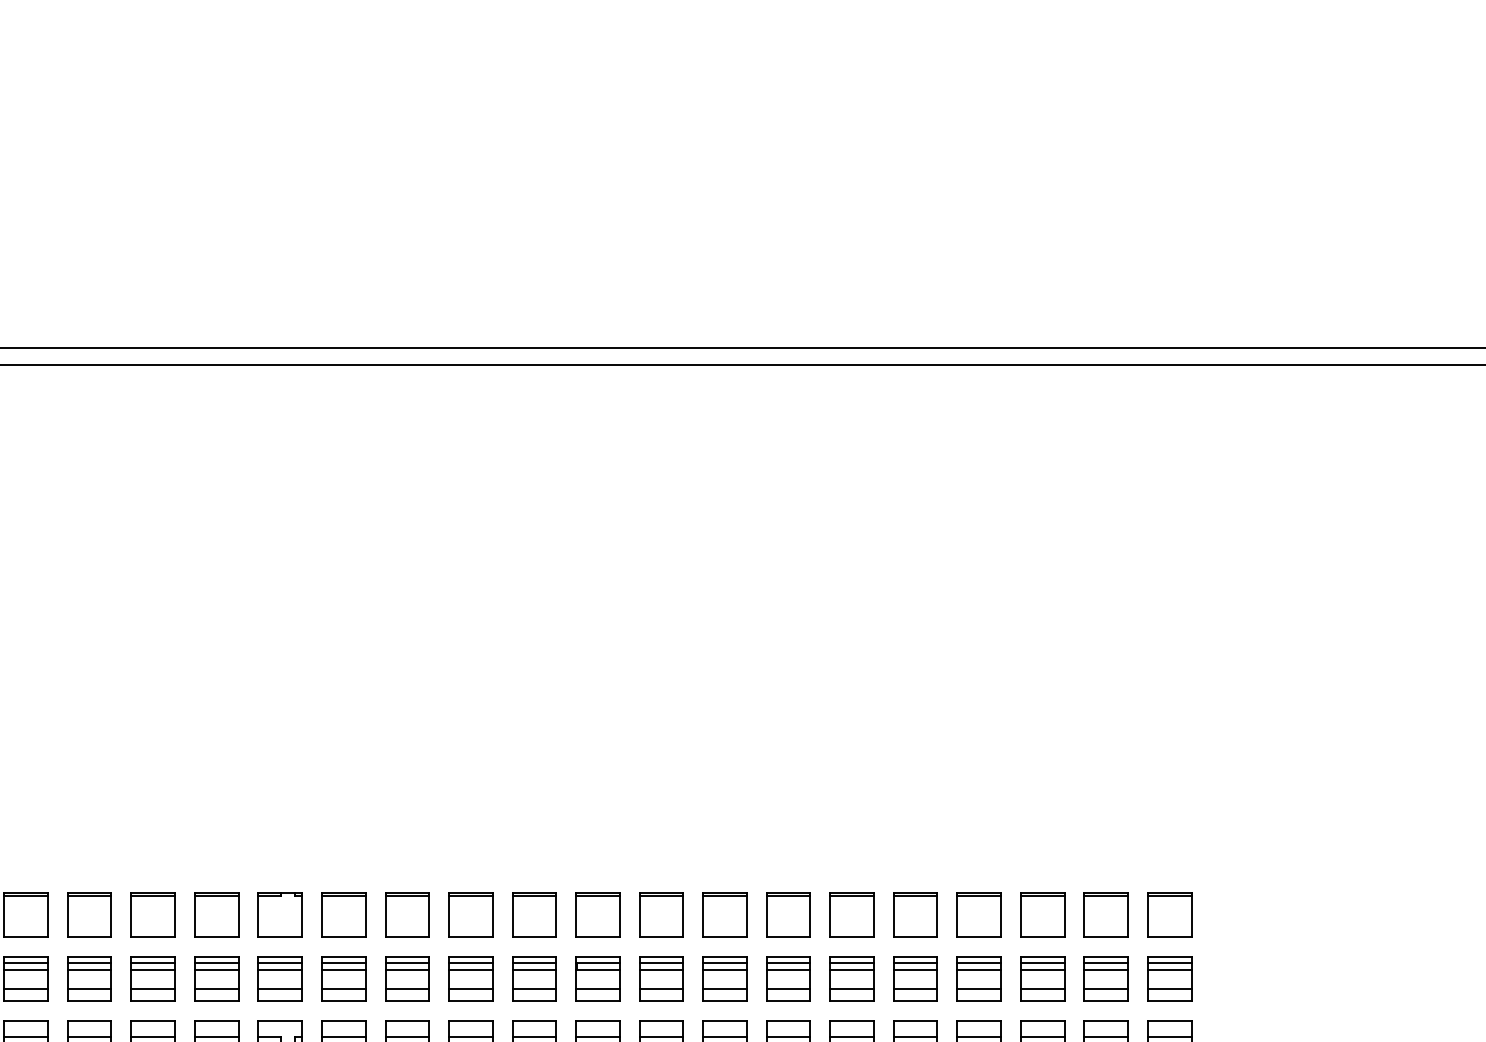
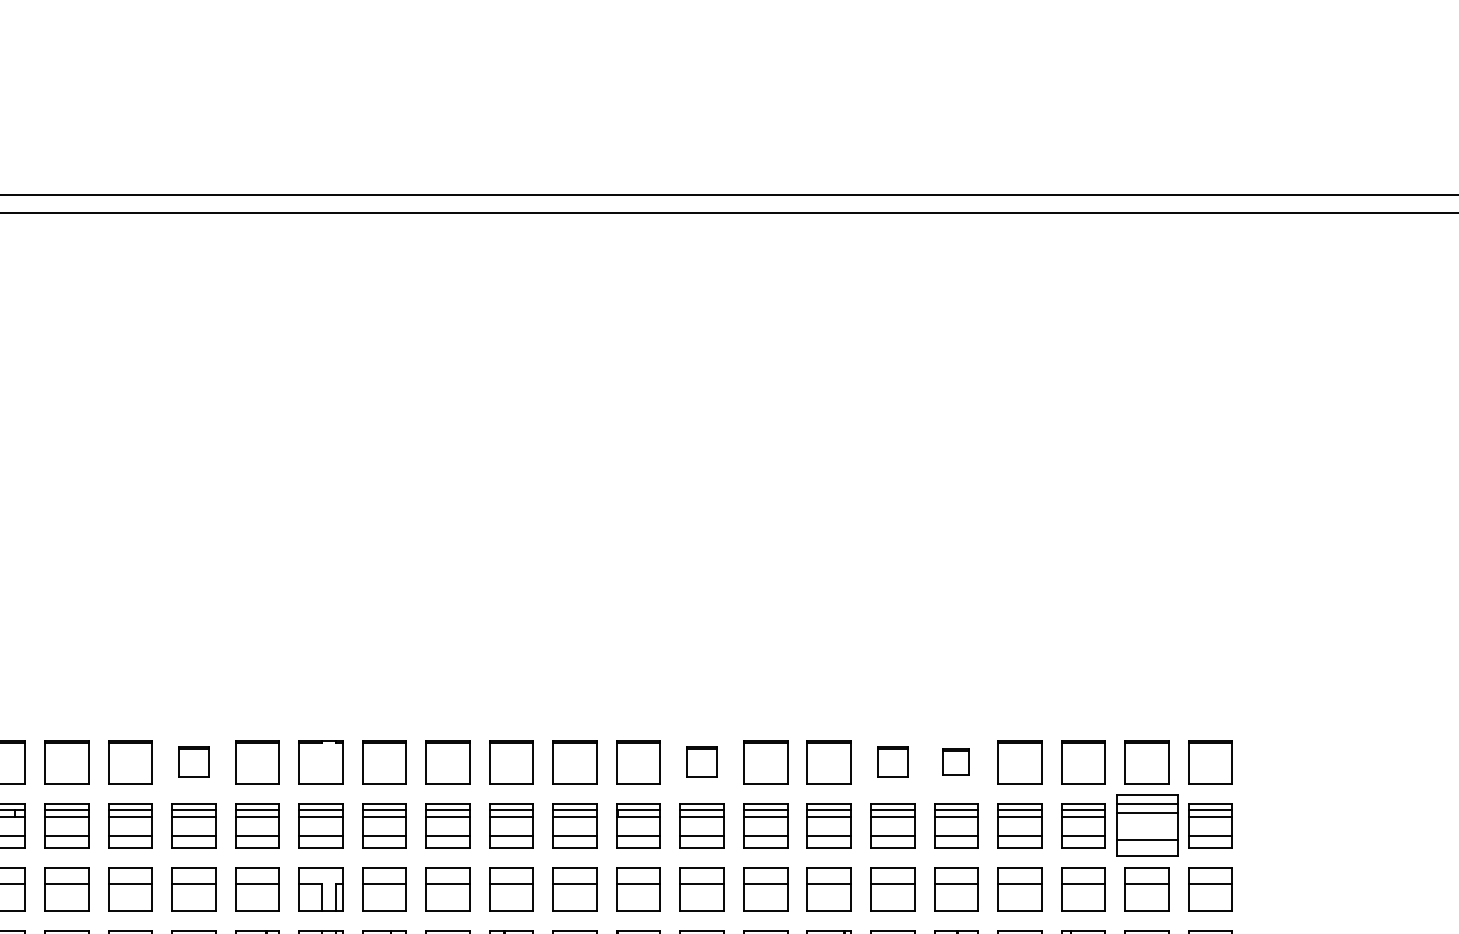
part: (152, 914) -> (193, 761), size x0.7
part: (661, 914) -> (702, 761), size x0.7
part: (851, 914) -> (892, 761), size x0.7
part: (915, 914) -> (956, 761), size x0.6
part: (1105, 978) -> (1146, 825), size x1.4

